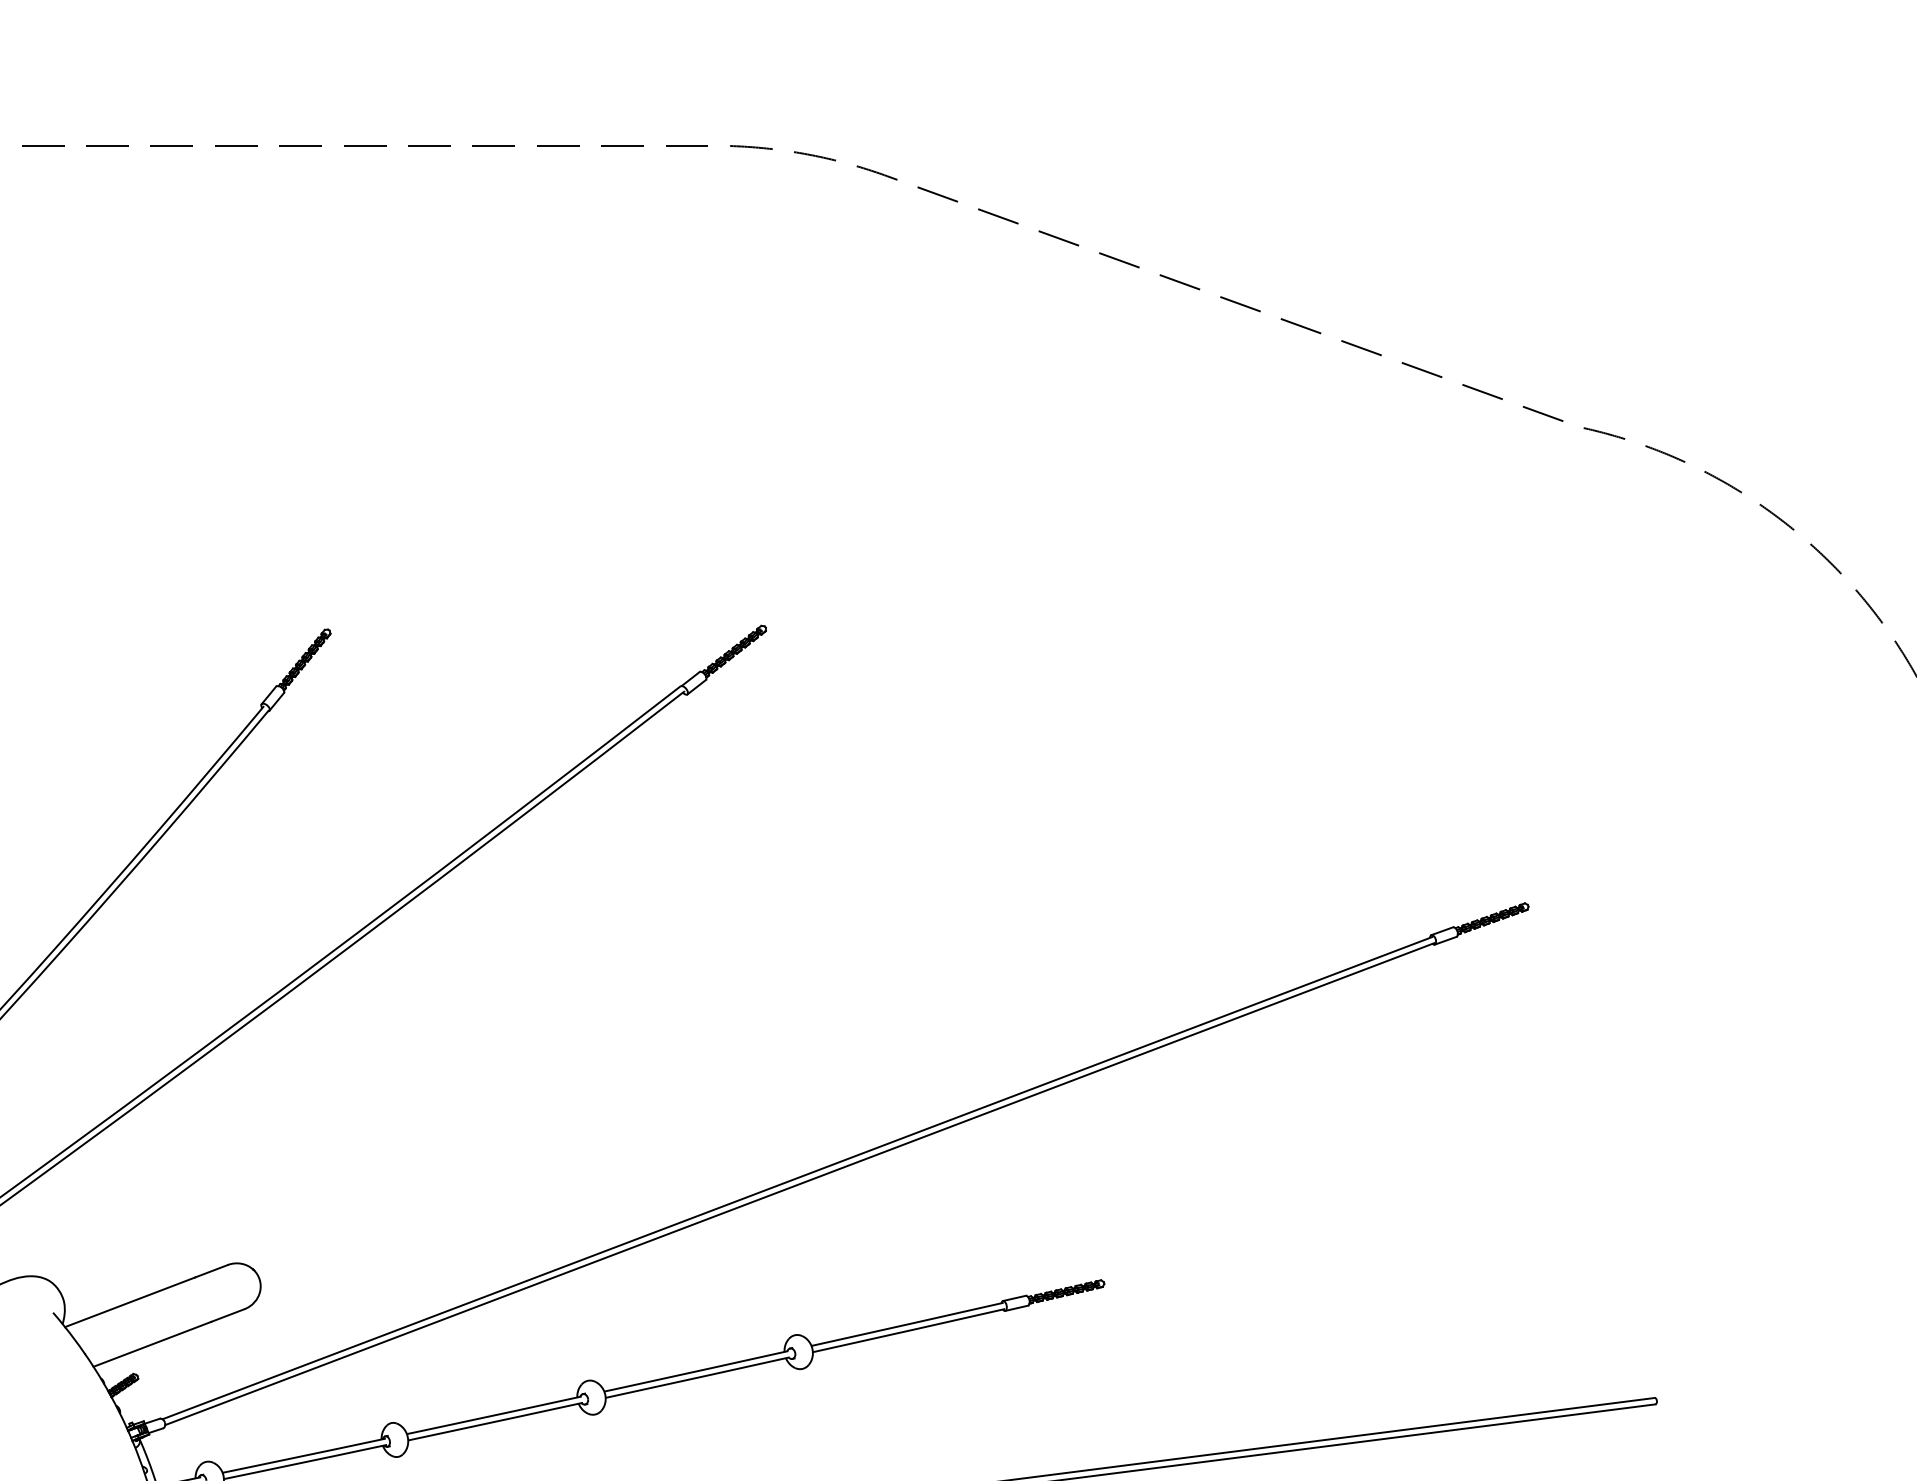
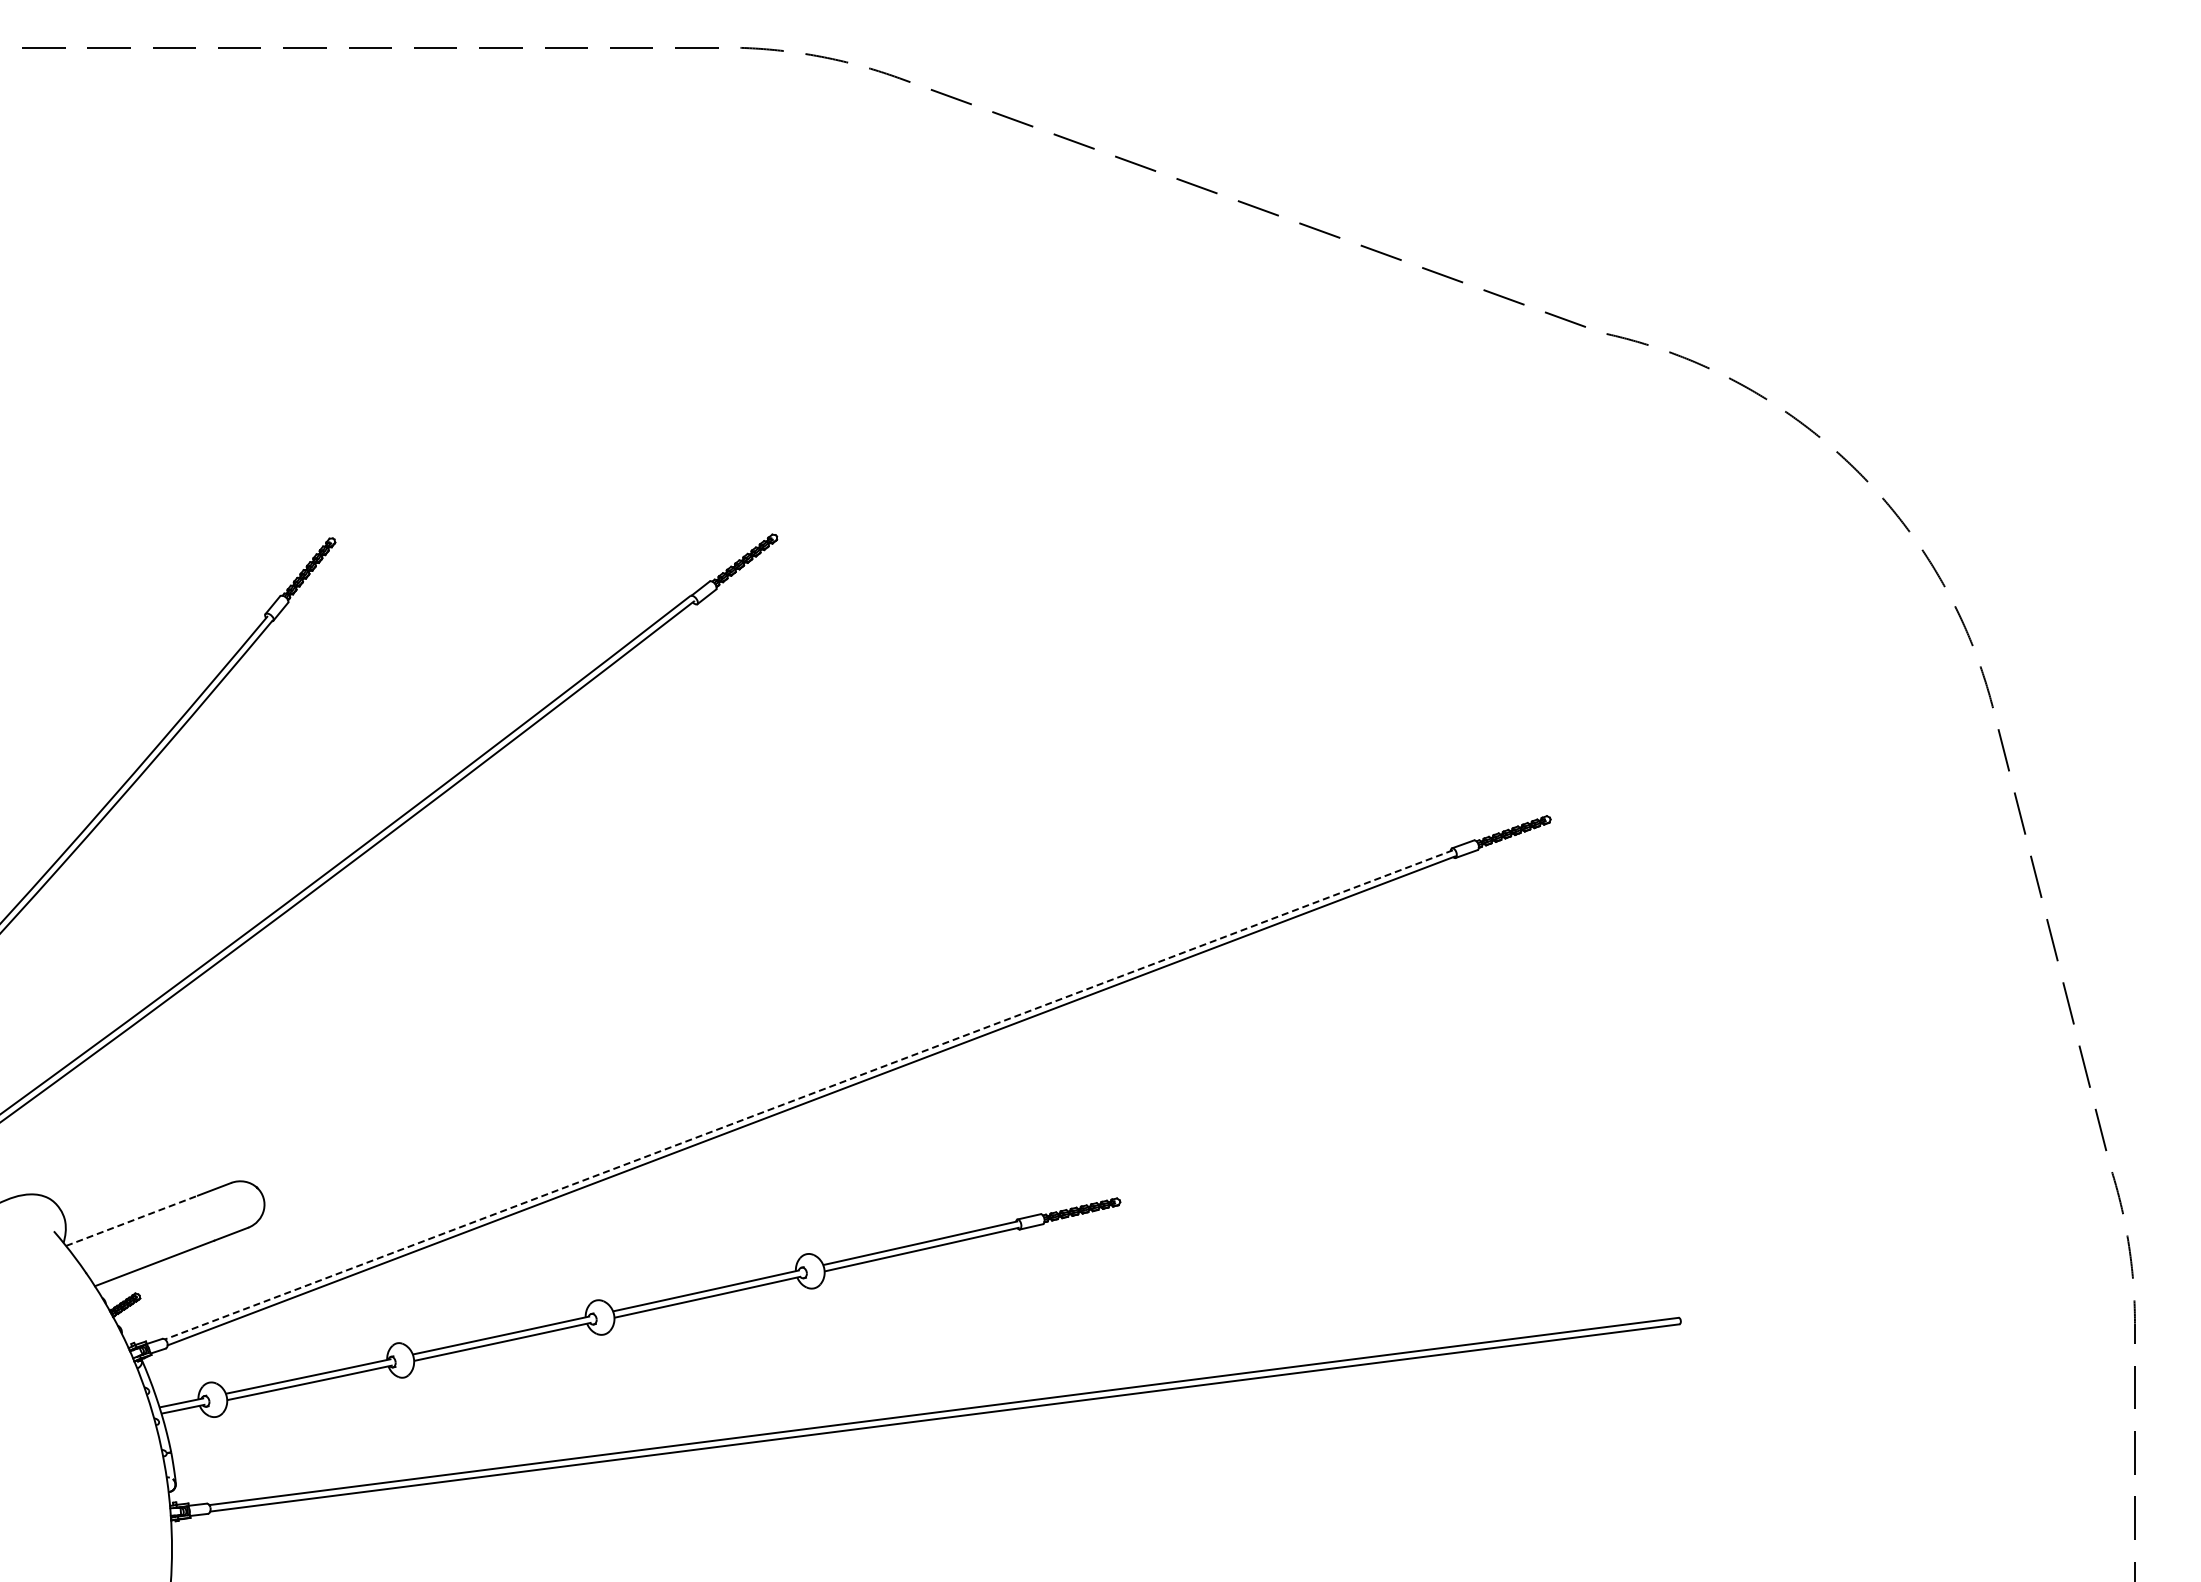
line: (796, 1177) -> (808, 1094), solid -> dashed
line: (130, 1302) -> (132, 1220), solid -> dashed

